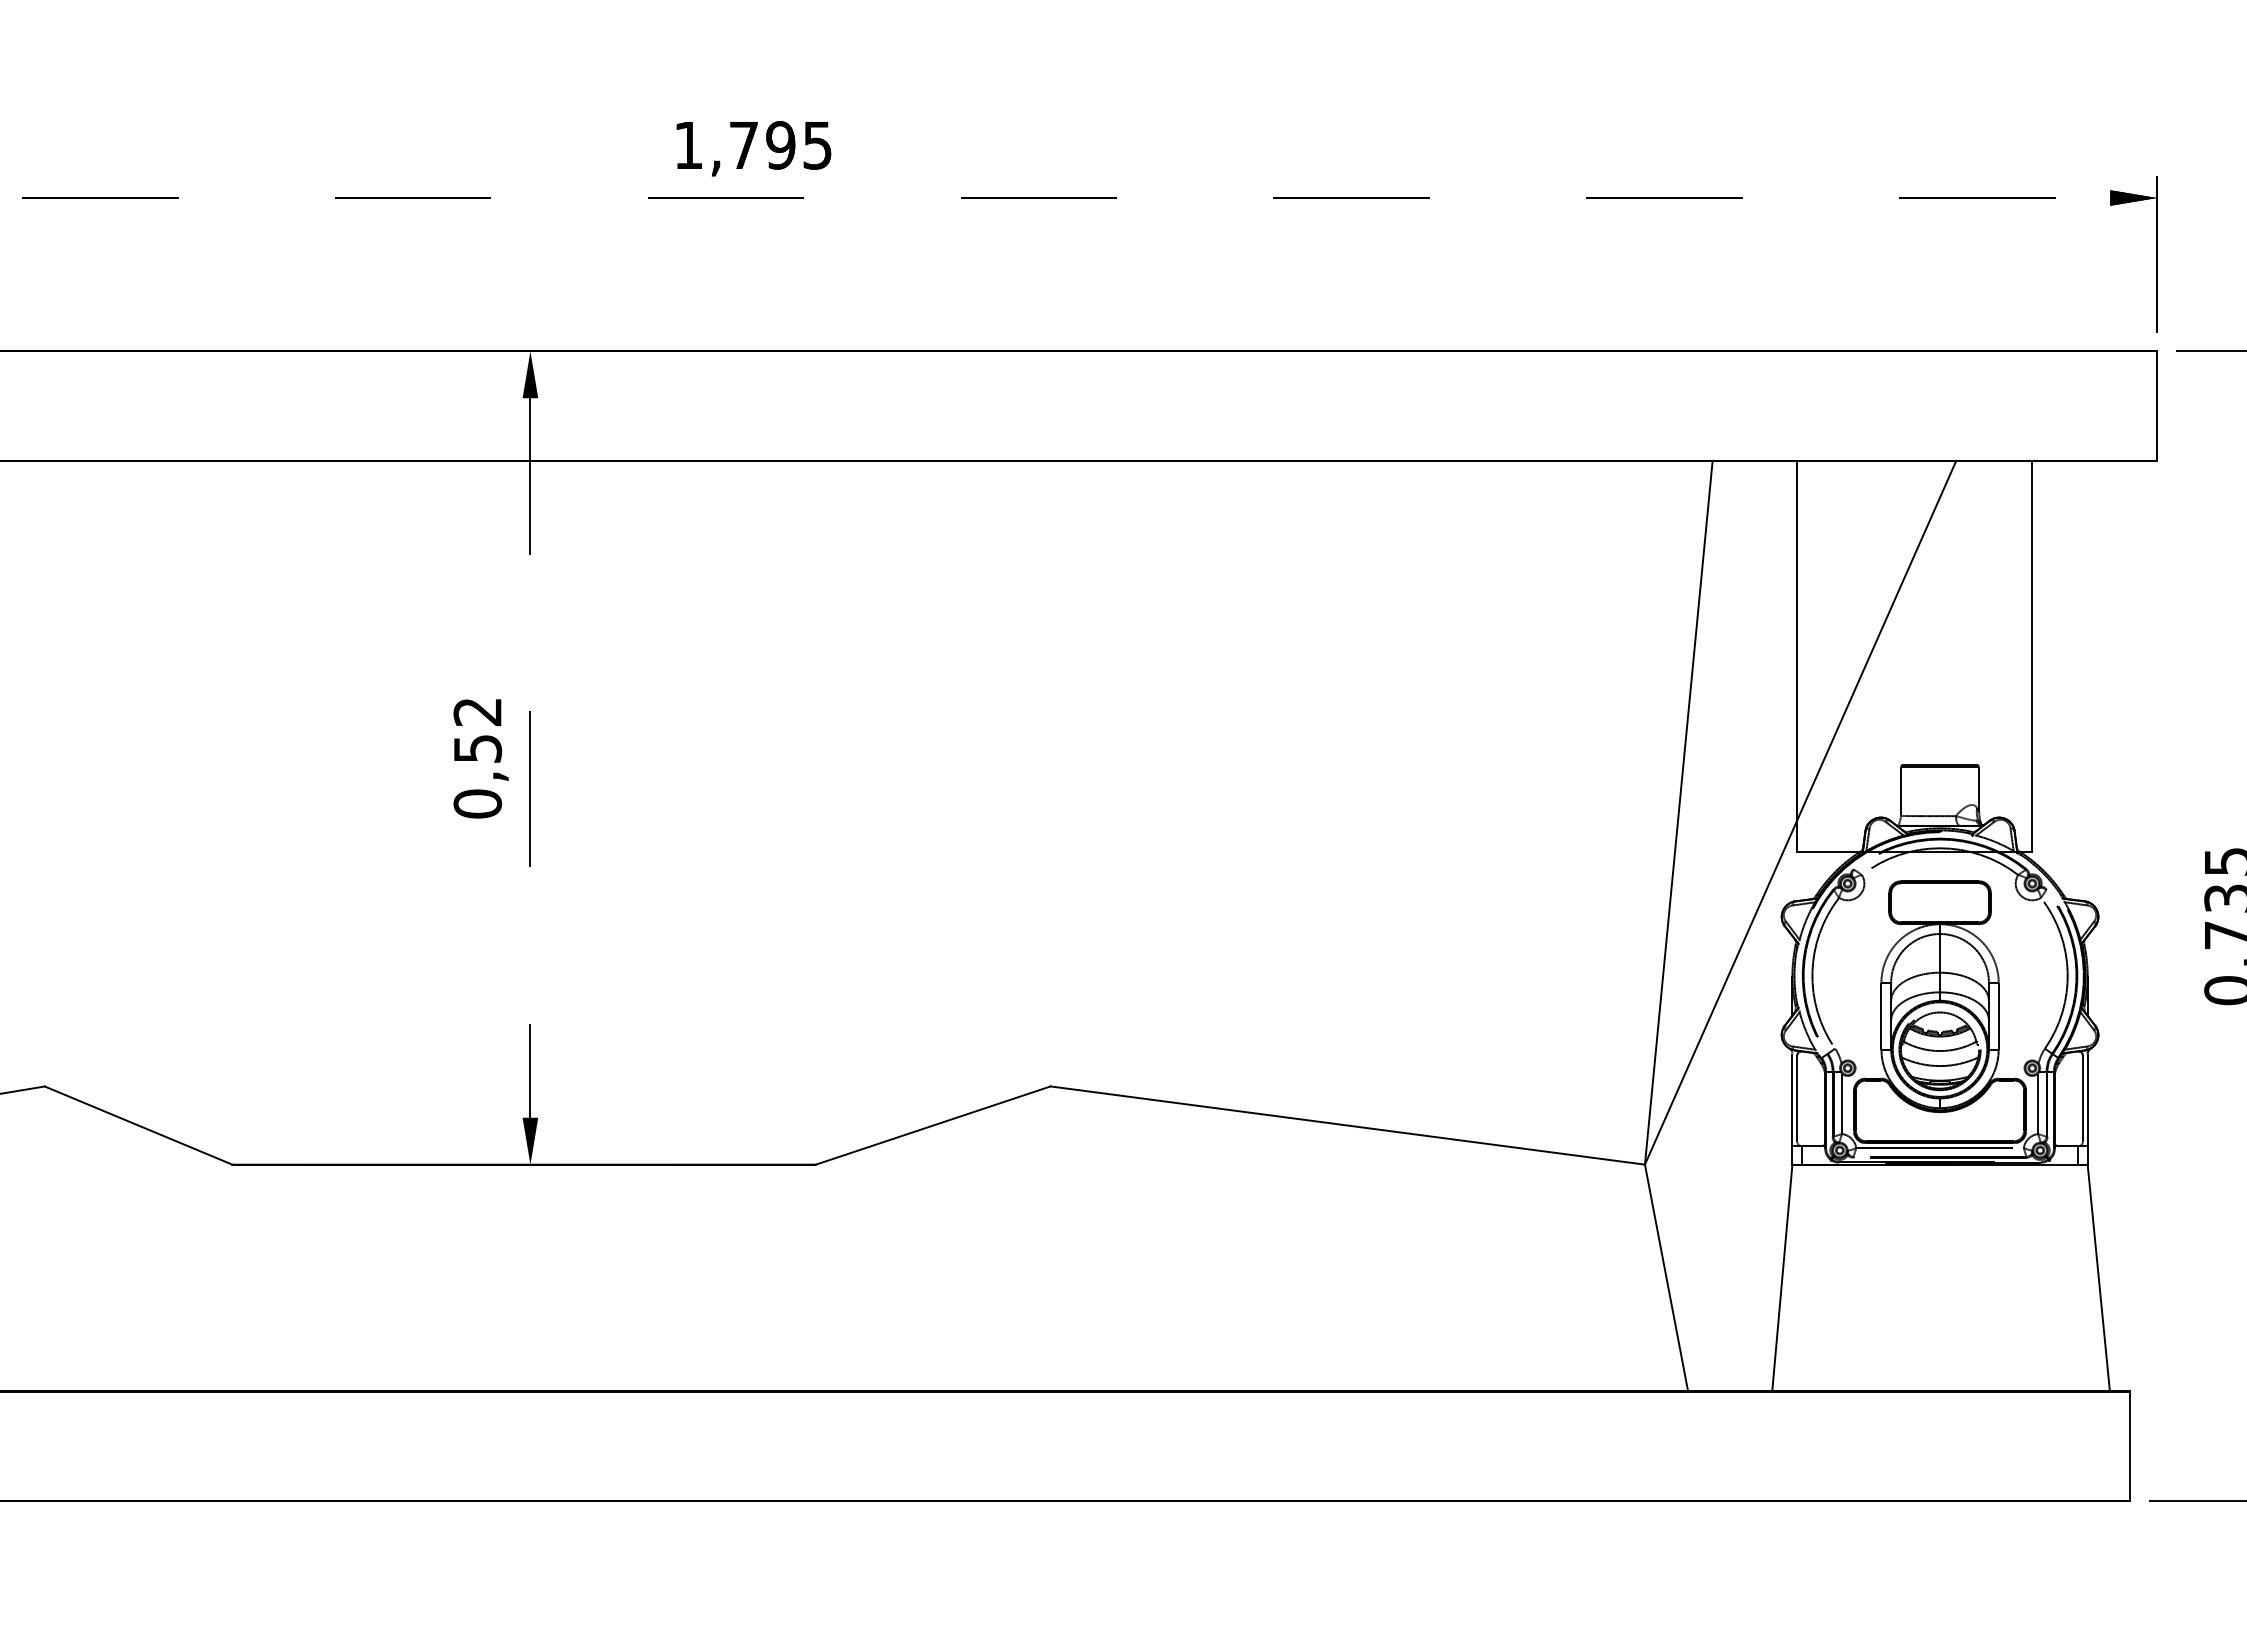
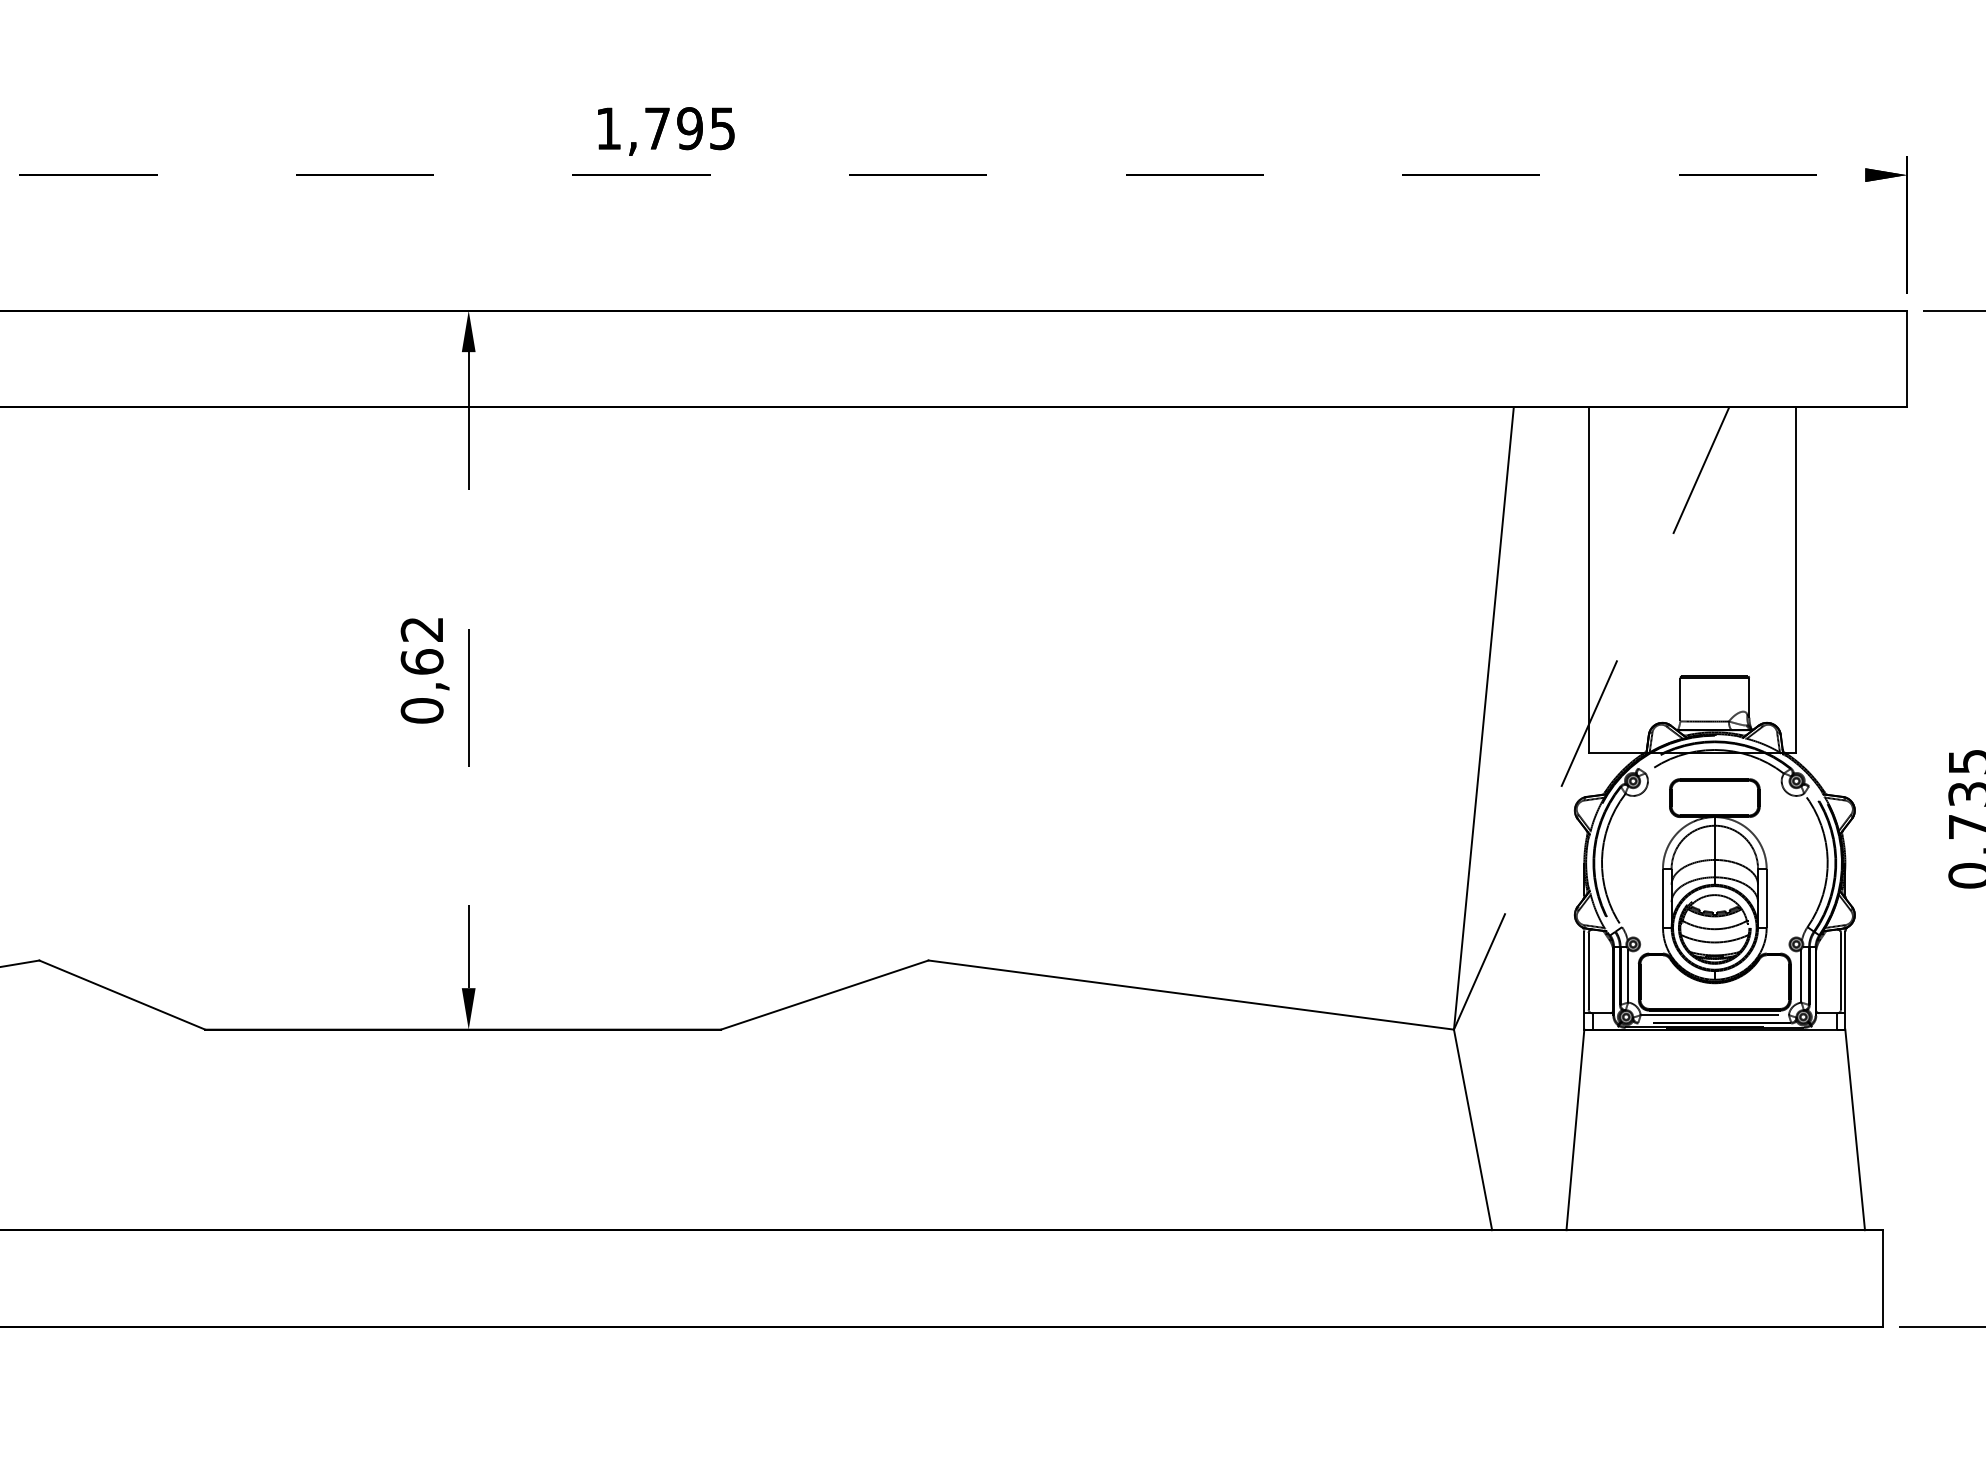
text: (477, 748) -> (421, 661), 0,52 -> 0,62
line: (1800, 812) -> (1591, 718), solid -> dashed

